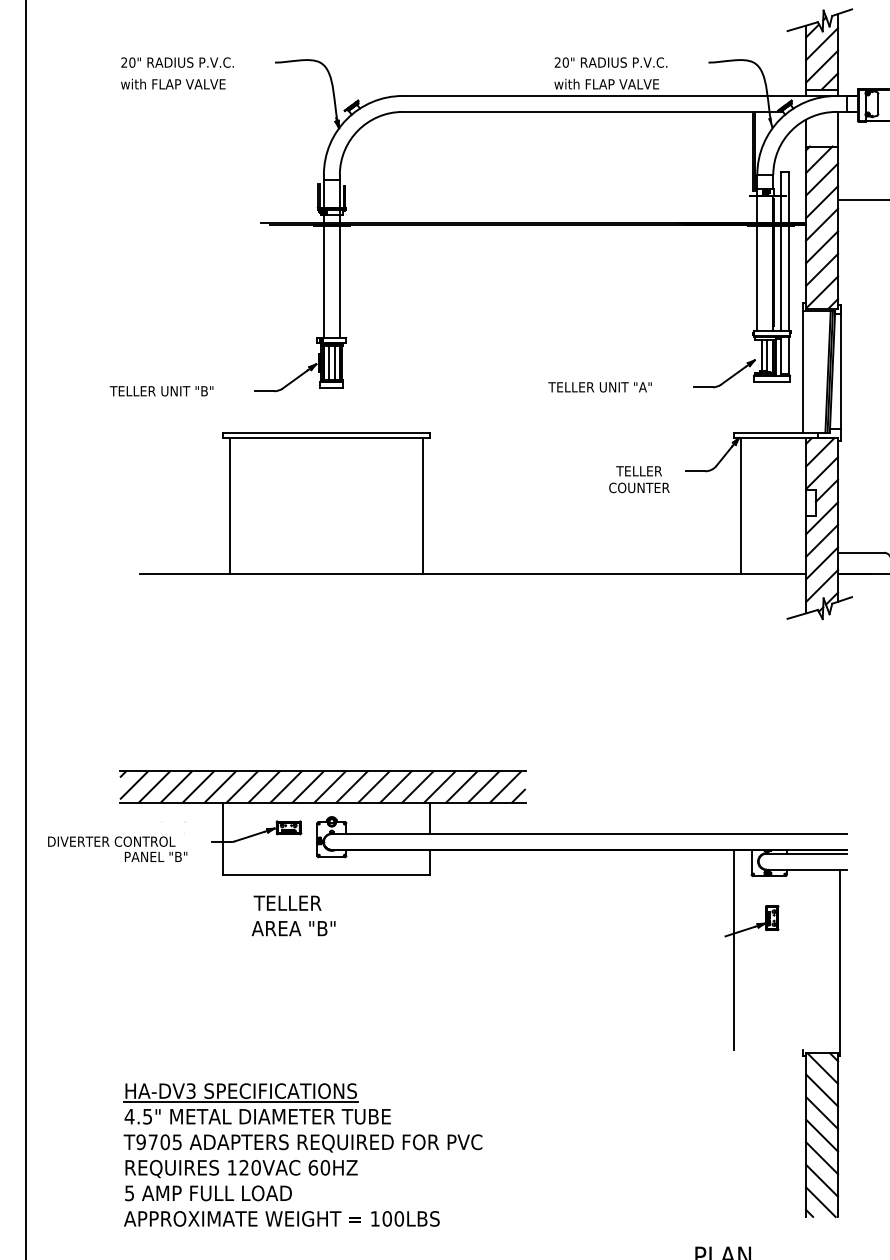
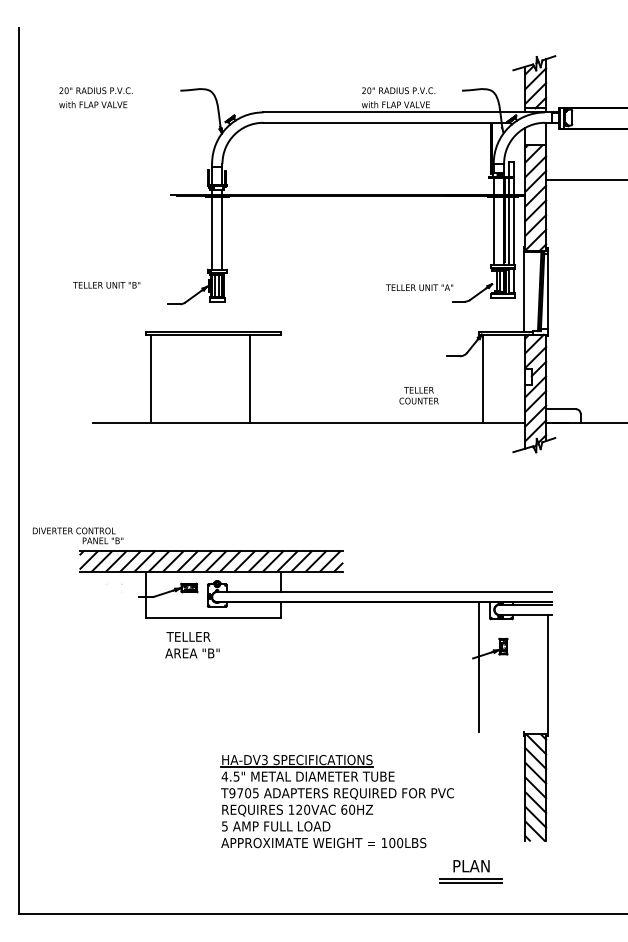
text: (176, 72) -> (95, 97), moved
text: (599, 386) -> (419, 287), moved
text: (161, 391) -> (106, 285), moved
text: (638, 479) -> (418, 395), moved
line: (422, 505) -> (249, 378), moved
part: (118, 848) -> (78, 535), moved
part: (301, 1154) -> (336, 801), moved

